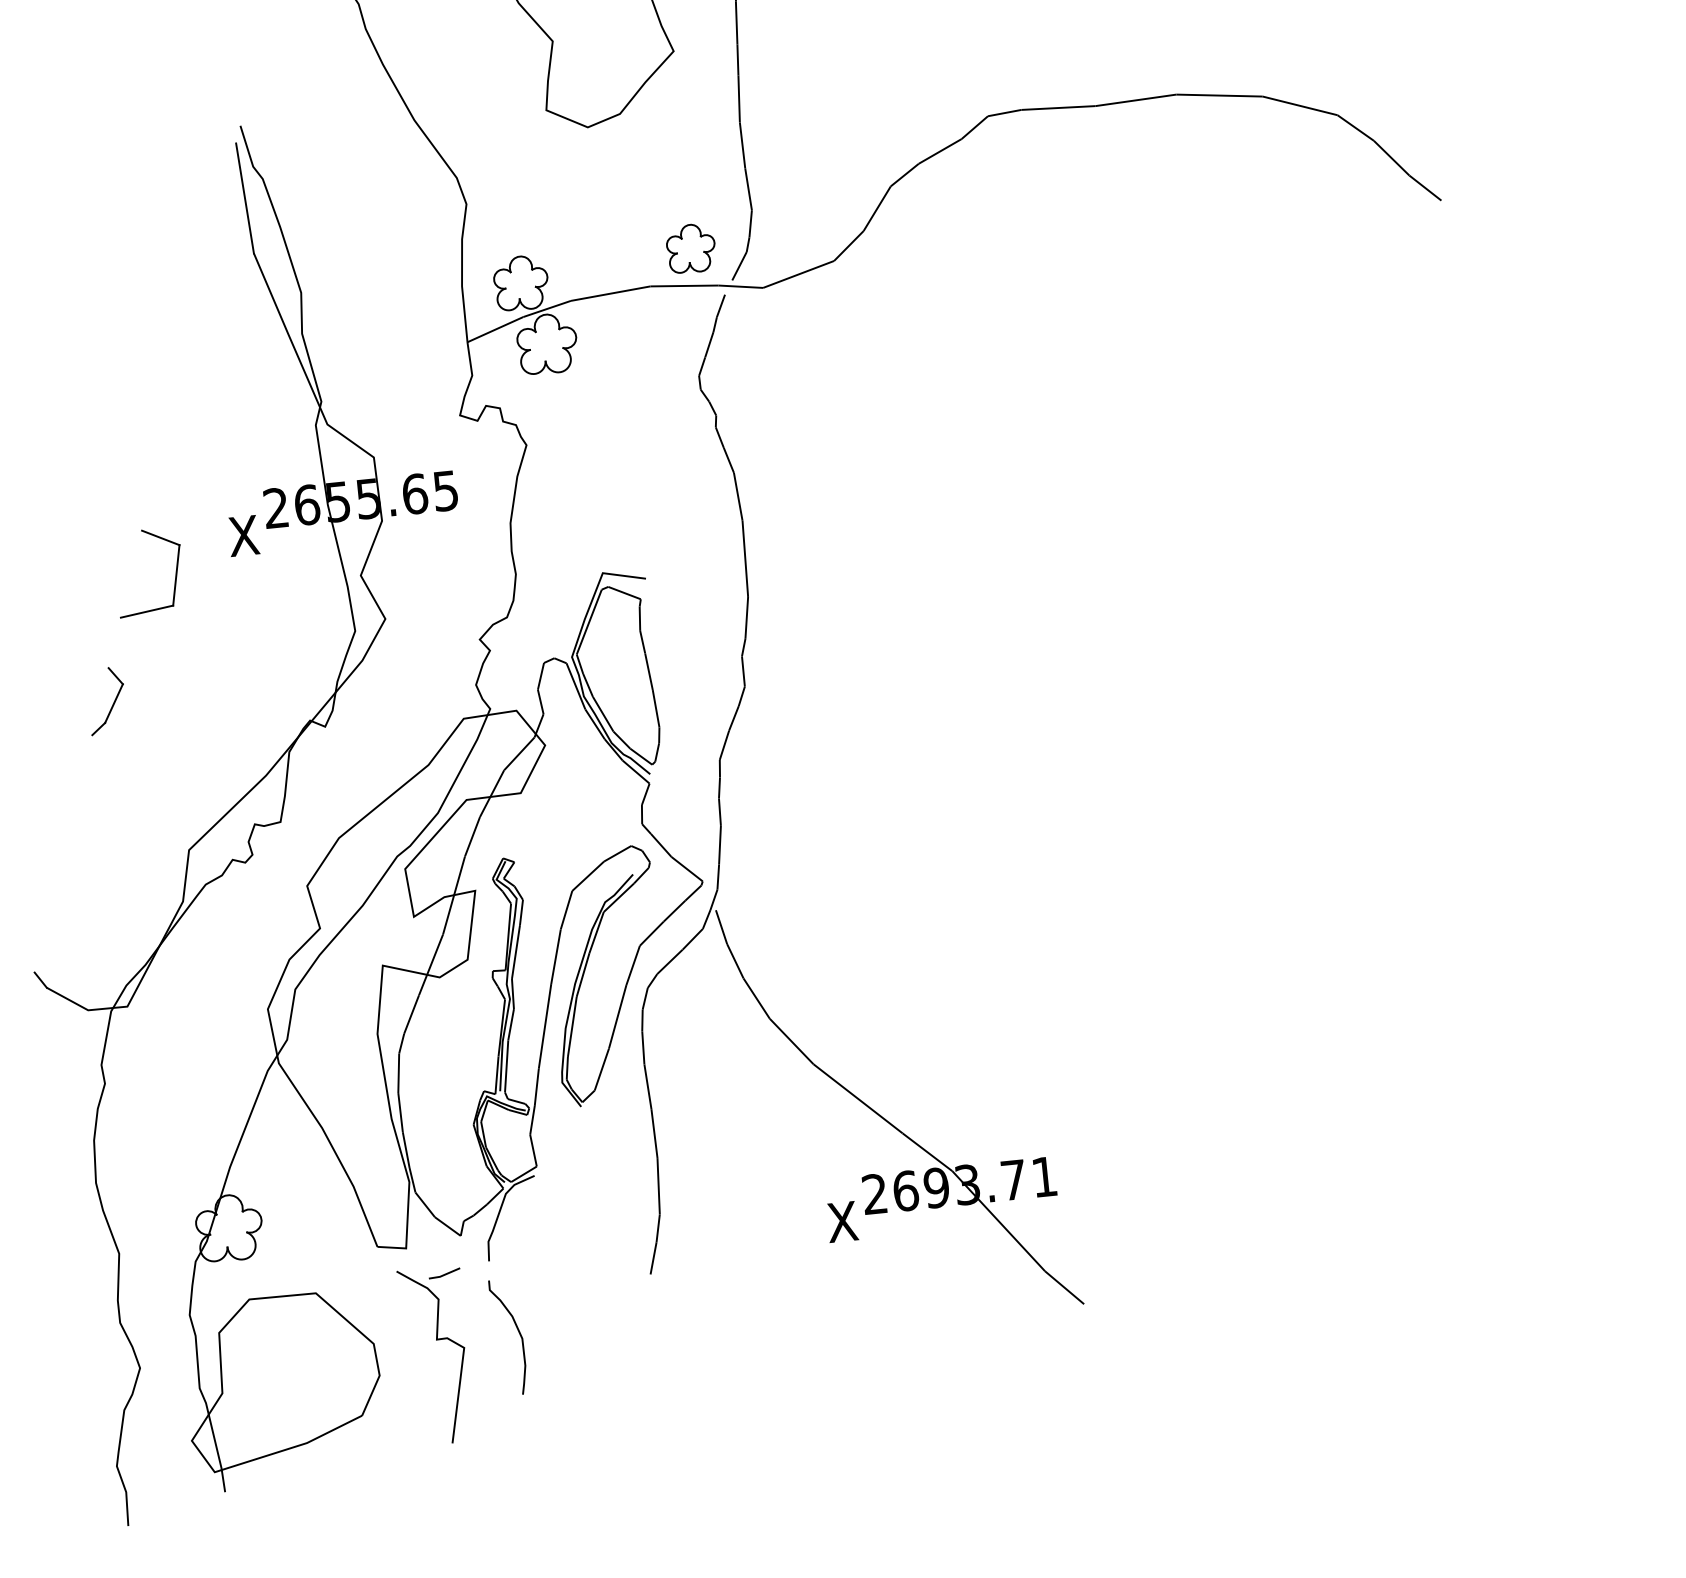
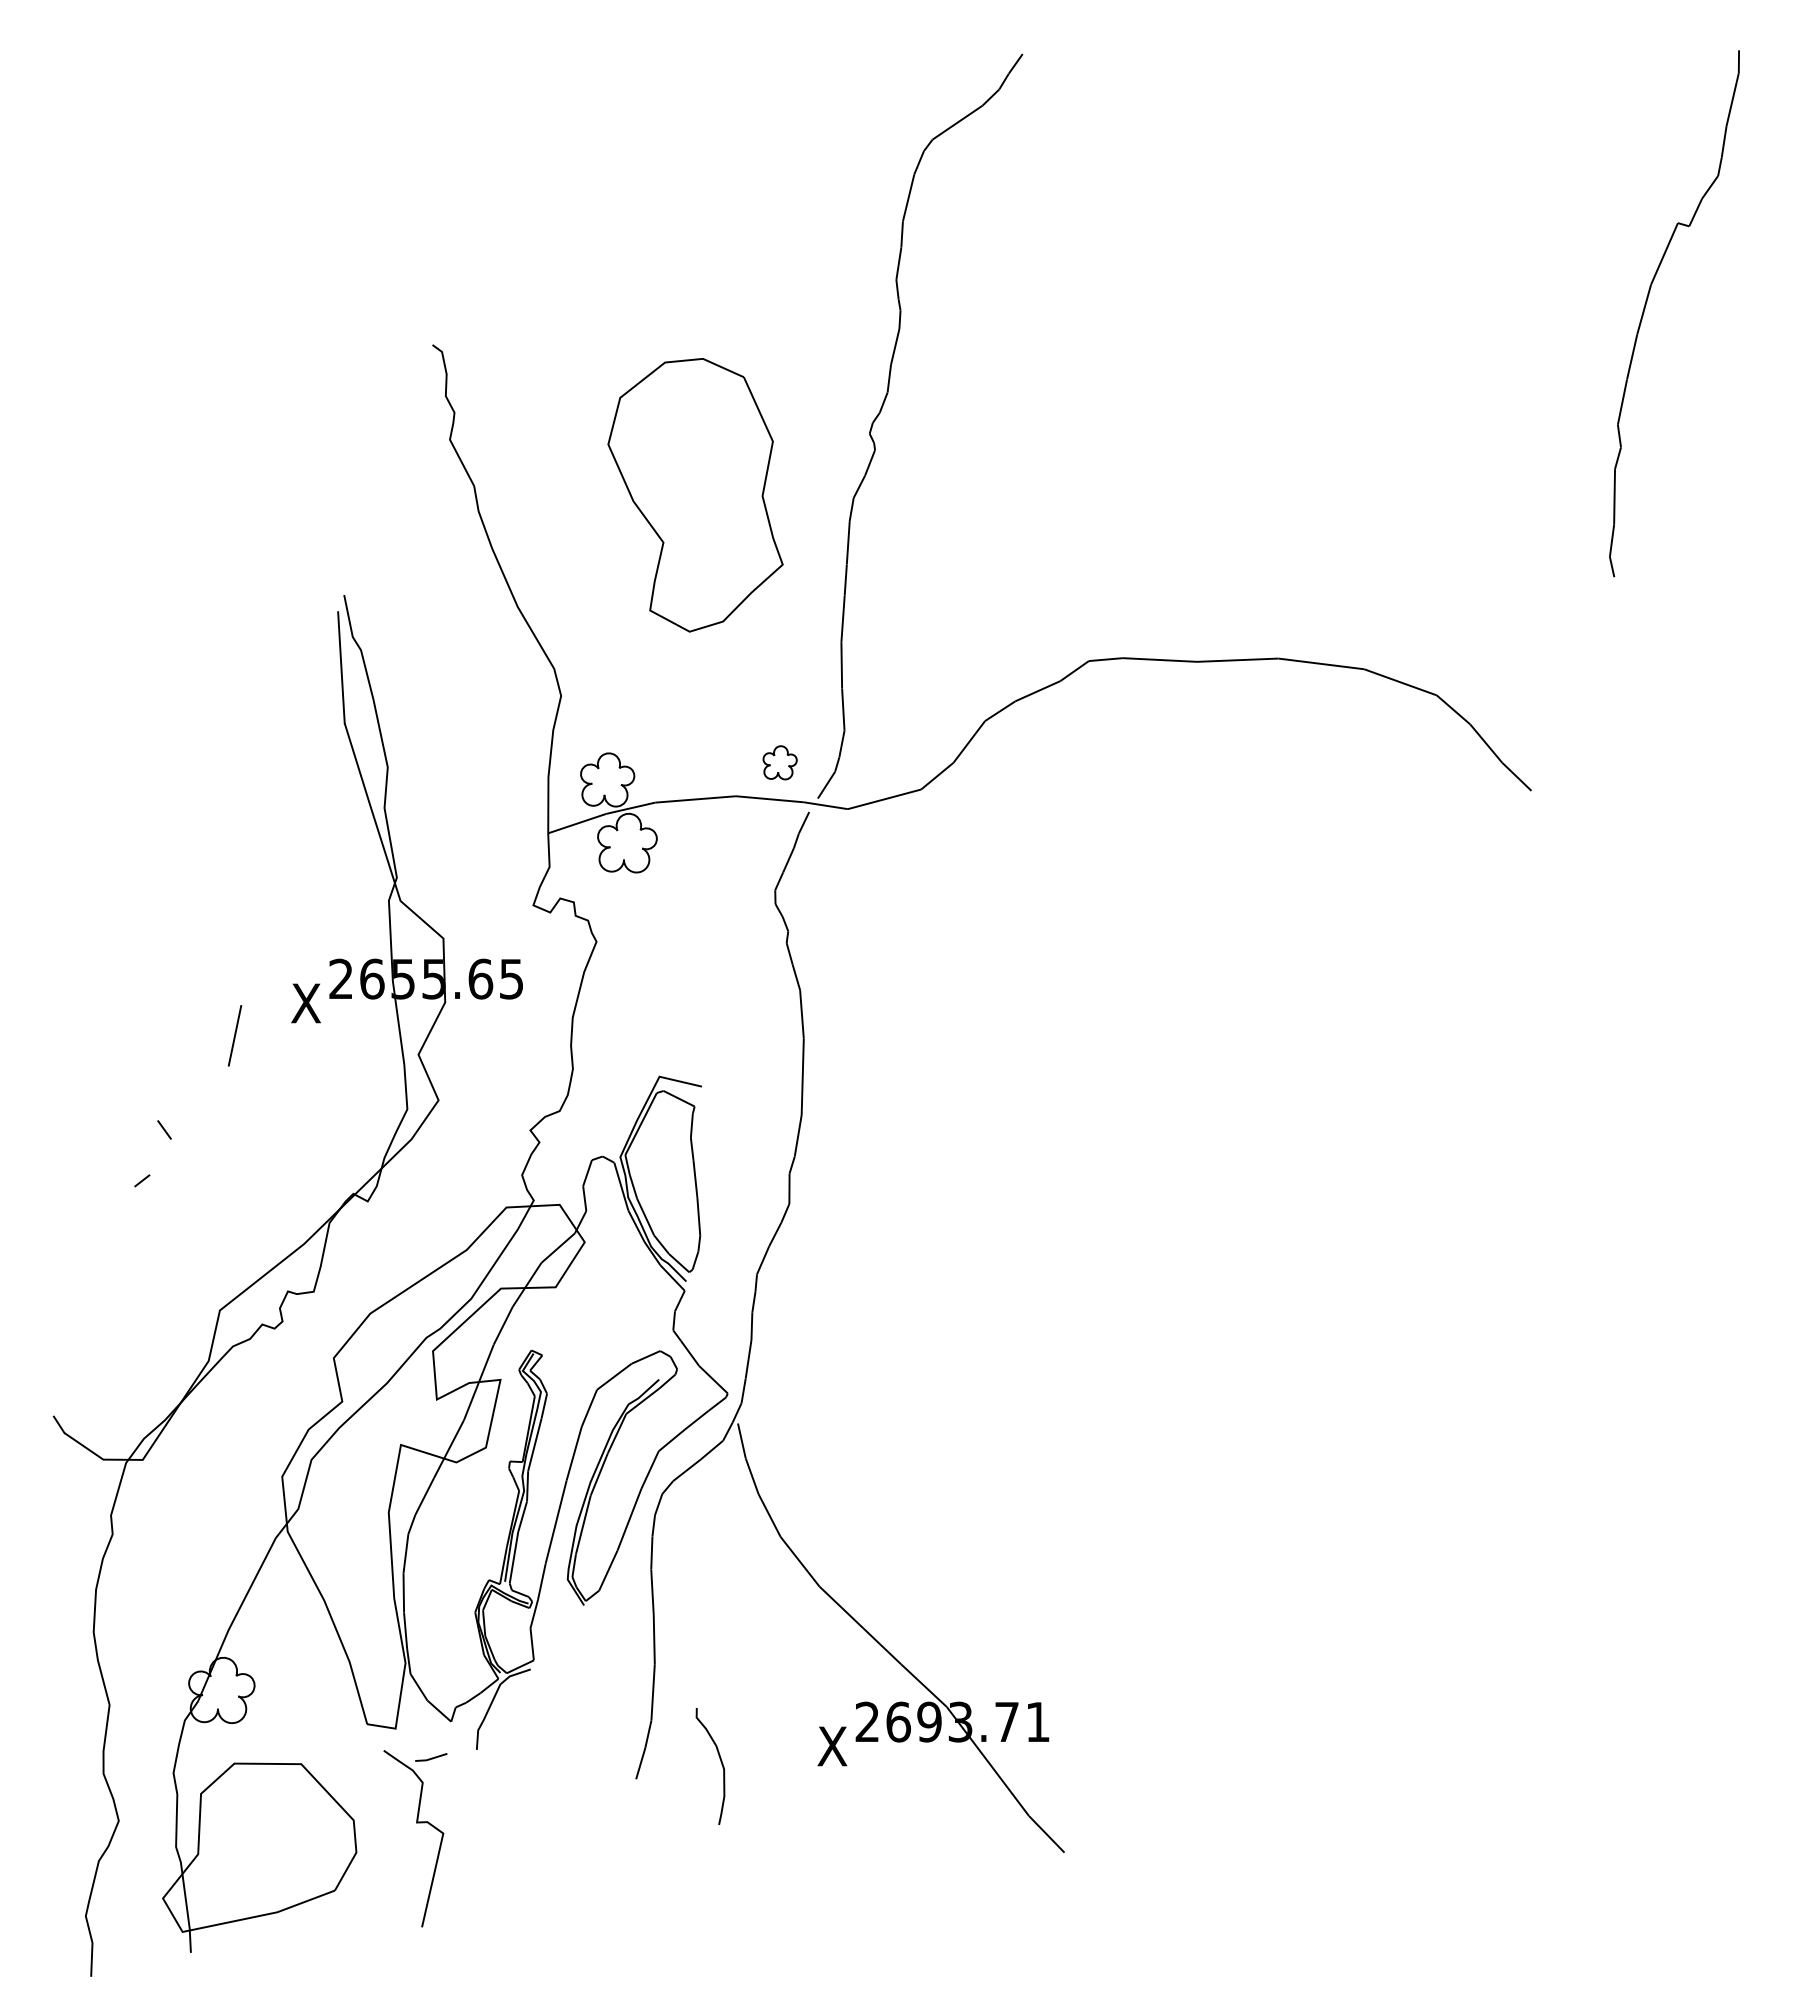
part: (690, 248) -> (779, 762), size x0.7
line: (160, 537) -> (223, 996), removed
line: (146, 611) -> (201, 1068), removed
line: (113, 703) -> (159, 1156), removed
curve: (518, 1332) -> (720, 1762), moved

